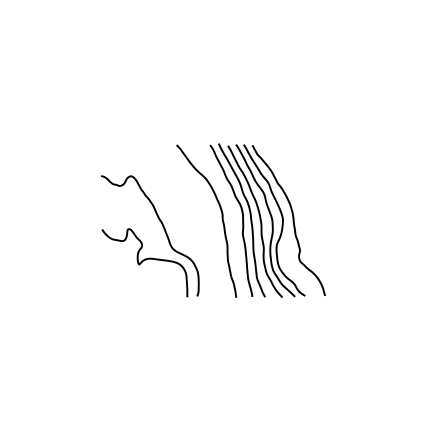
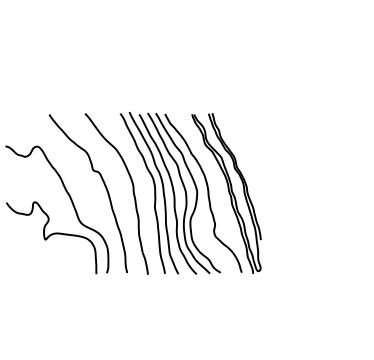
curve: (195, 215) -> (104, 187), added
part: (310, 220) -> (226, 193), added

